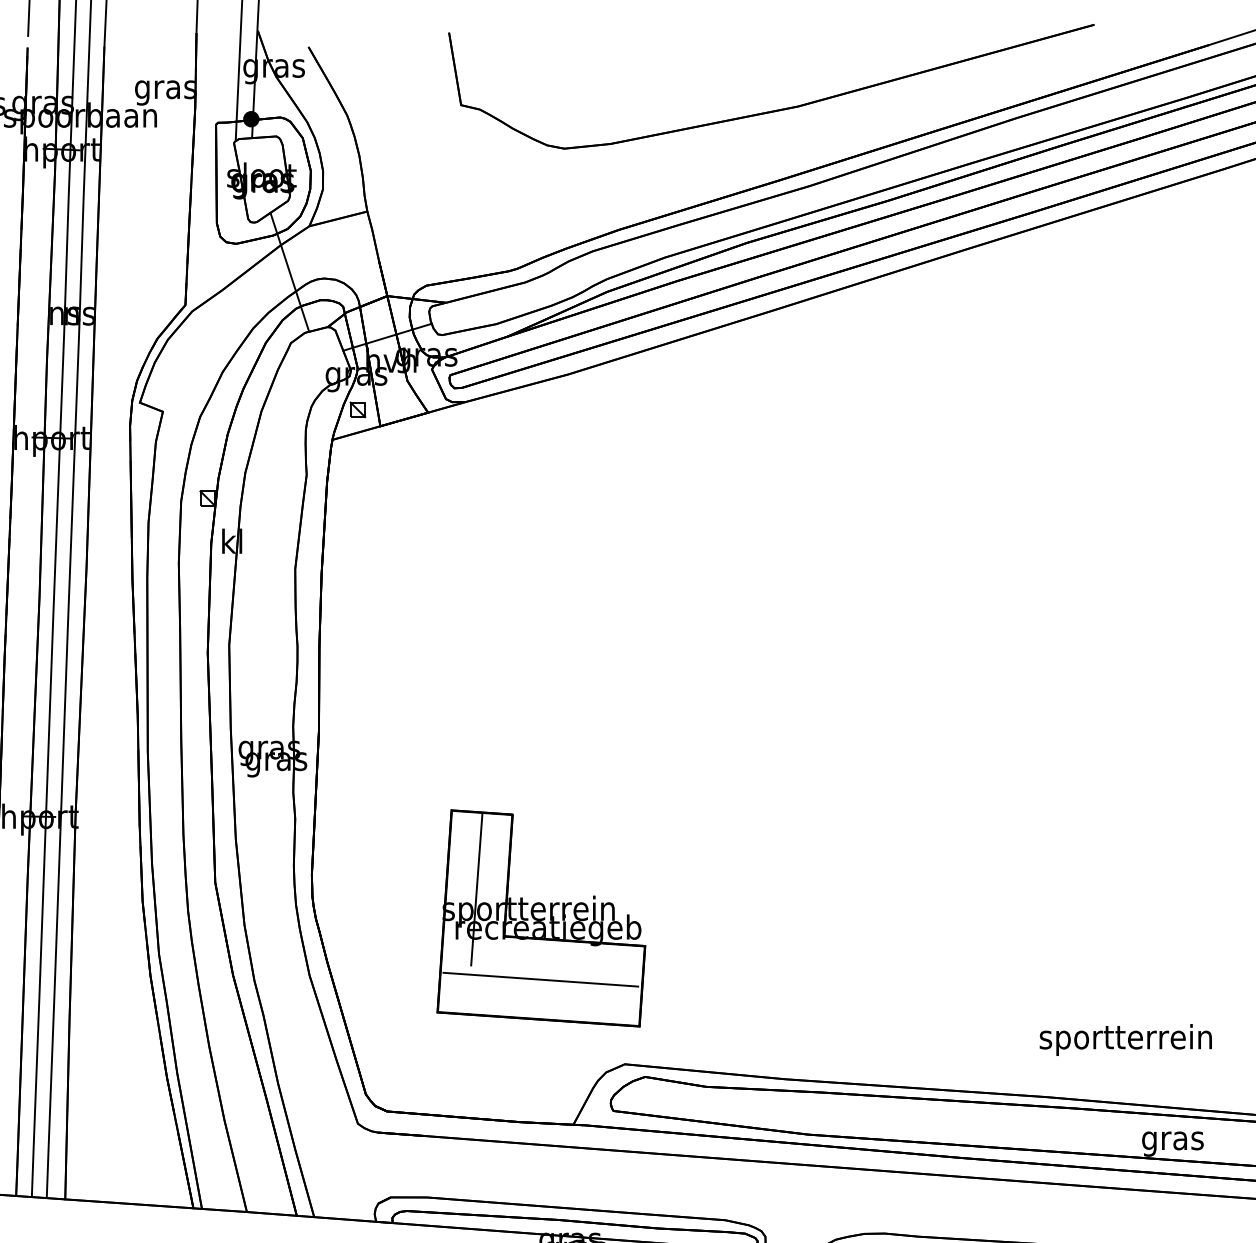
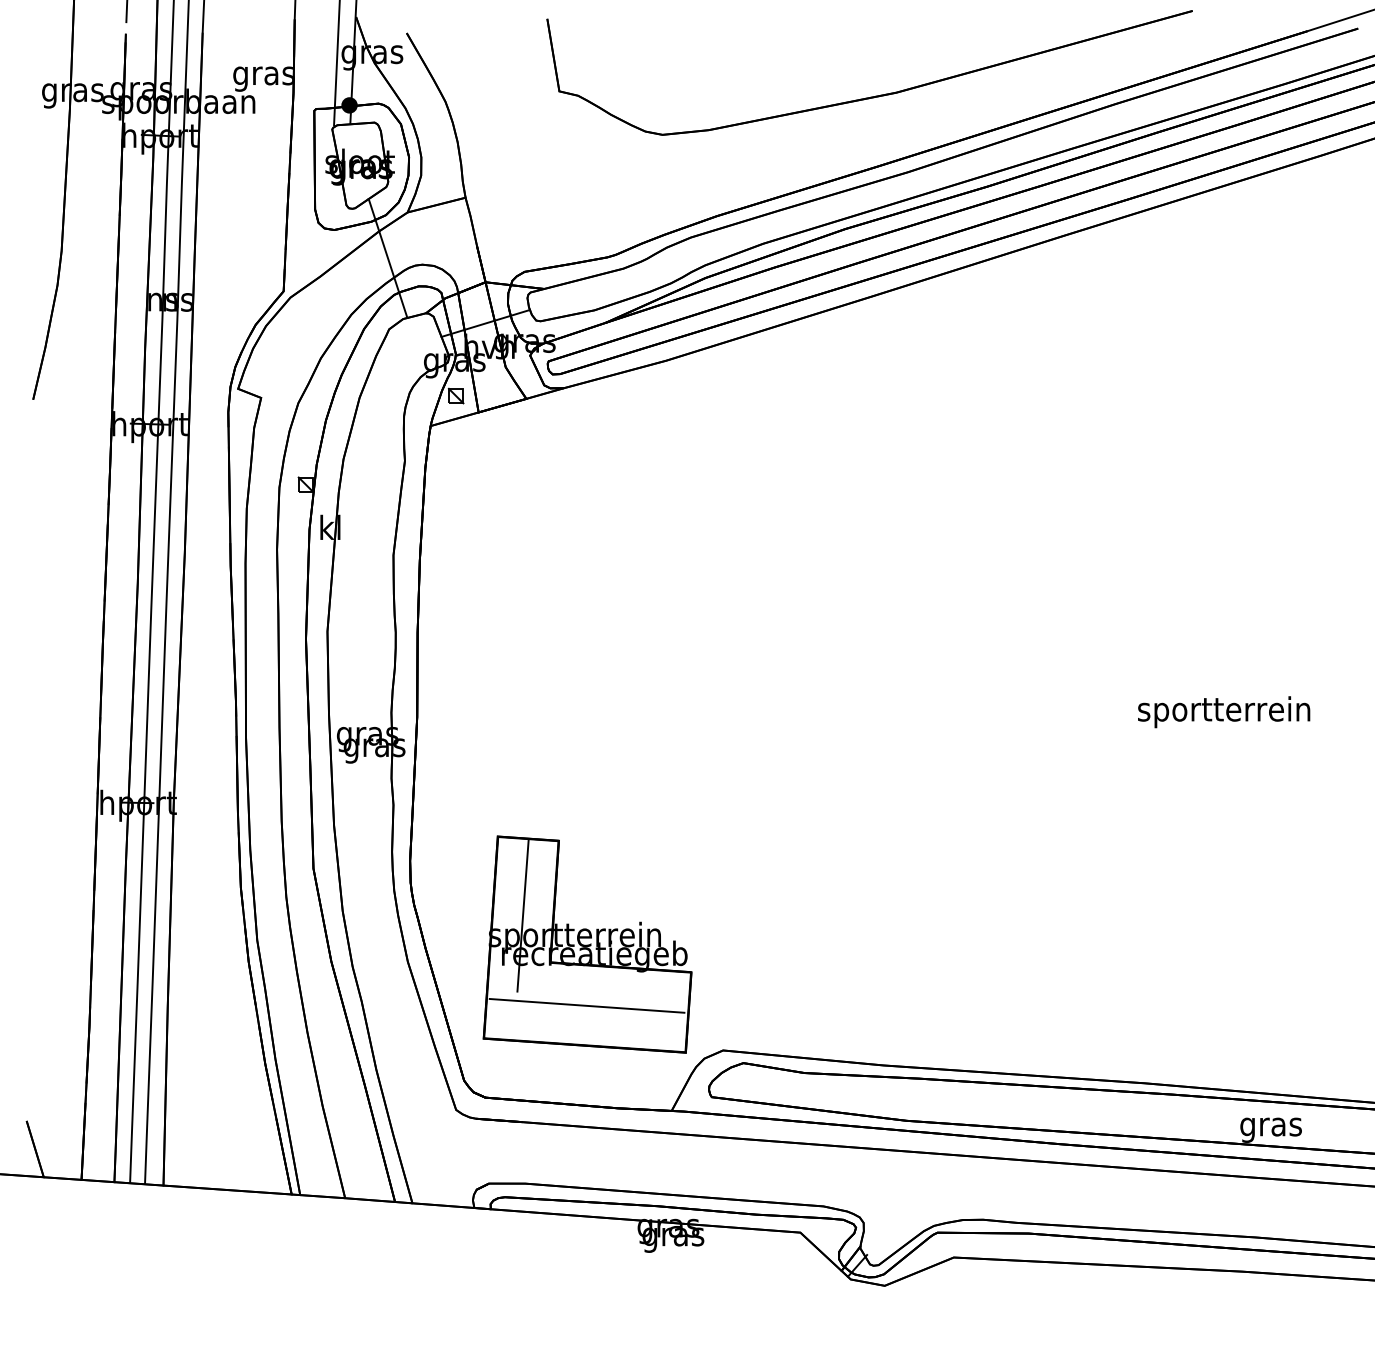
part: (541, 918) -> (587, 944), moved
text: (1126, 1040) -> (1224, 712), moved

